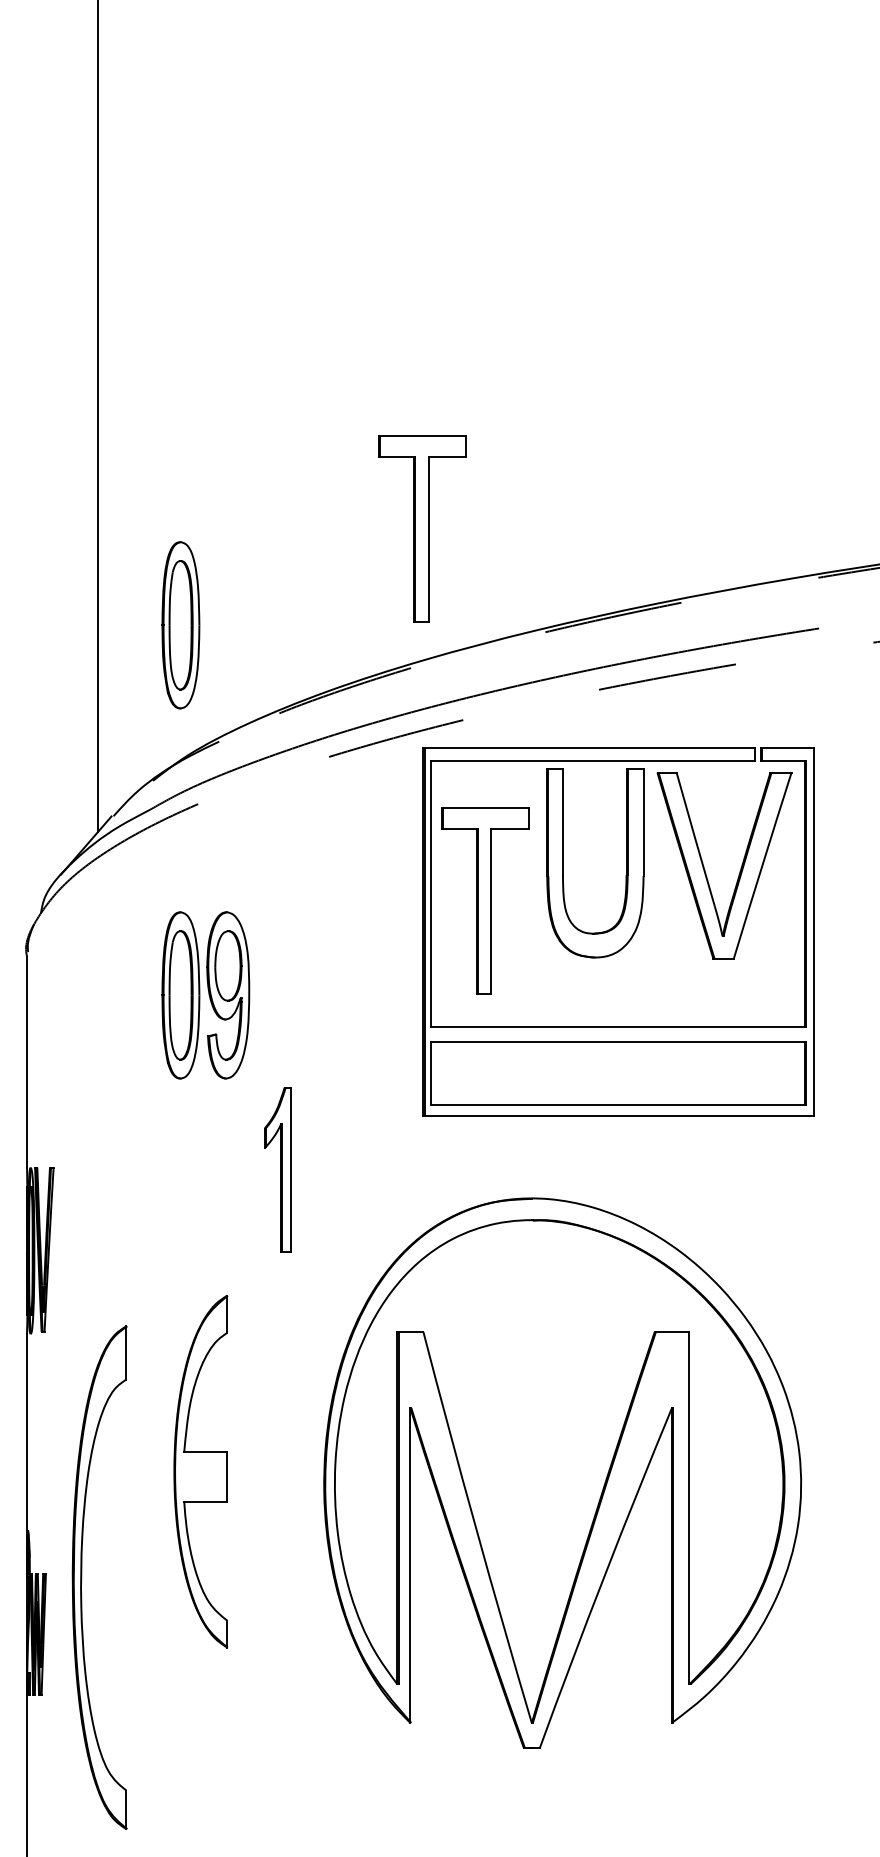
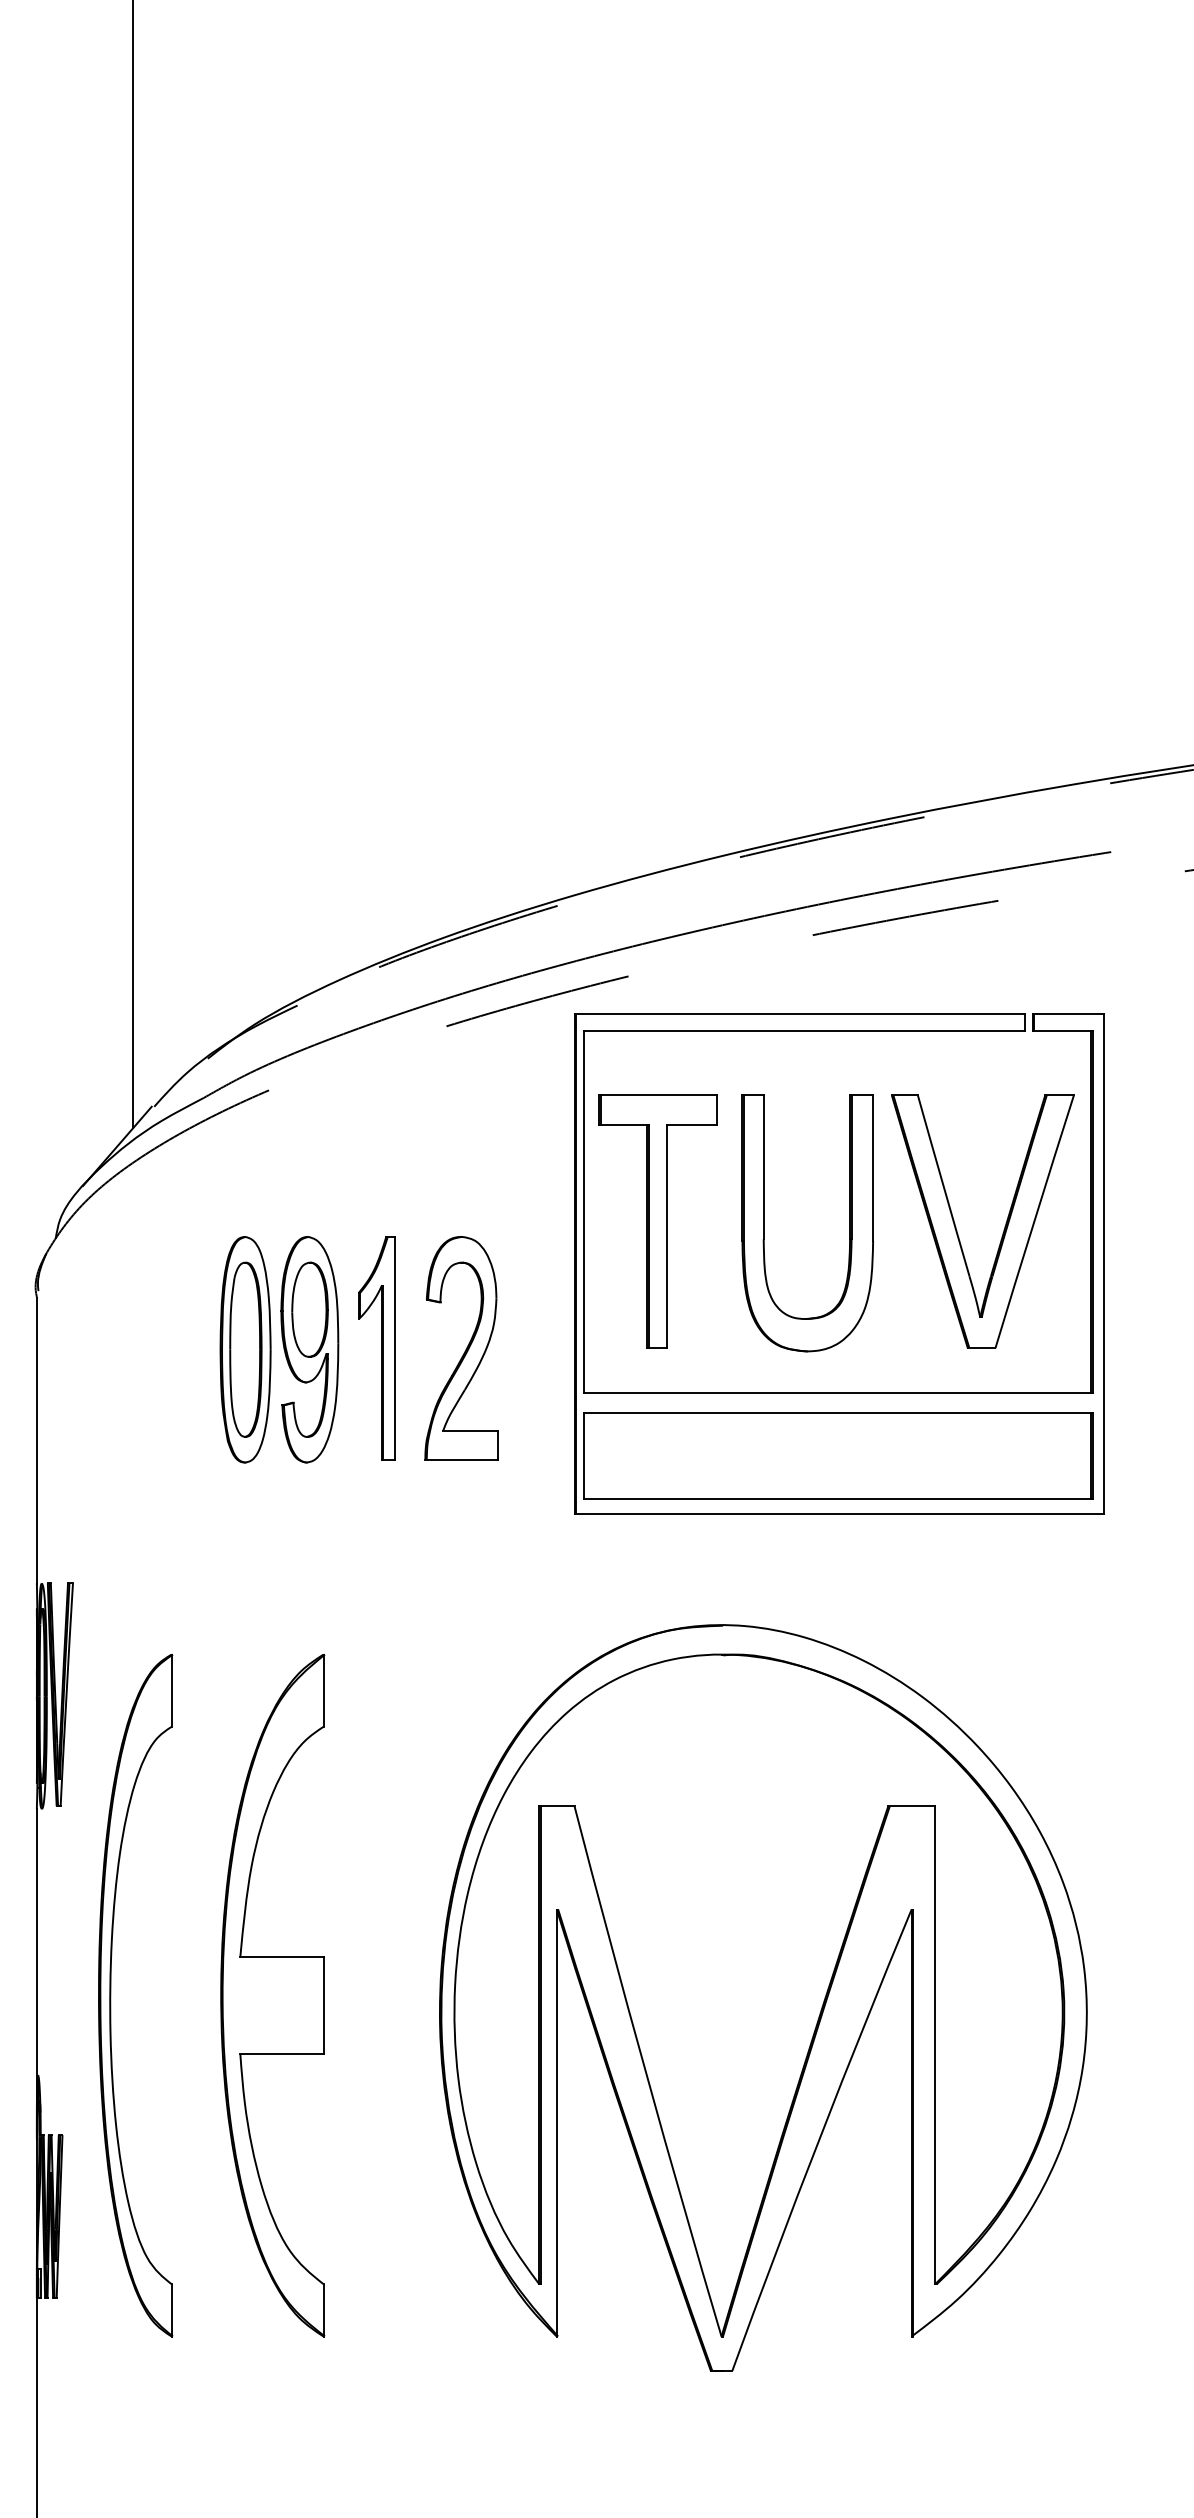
part: (421, 528) -> (572, 716), removed
part: (180, 625) -> (245, 847), removed
part: (626, 863) -> (849, 1223), moved
part: (739, 871) -> (1003, 1229), moved
part: (340, 994) -> (461, 1348), added
part: (277, 1169) -> (376, 1348), moved
part: (200, 1471) -> (272, 1995), size x1.43
part: (82, 1577) -> (111, 1995), moved

